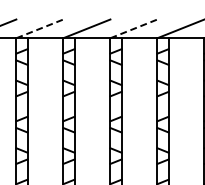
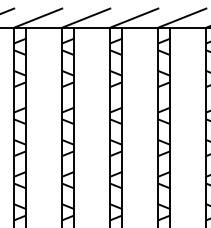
line: (40, 29) -> (38, 18), dashed -> solid
line: (134, 29) -> (134, 18), dashed -> solid

